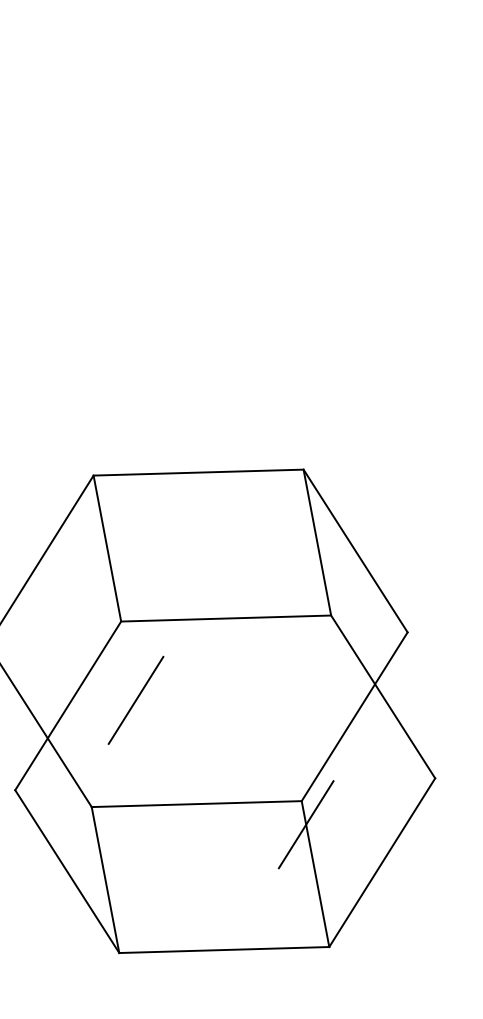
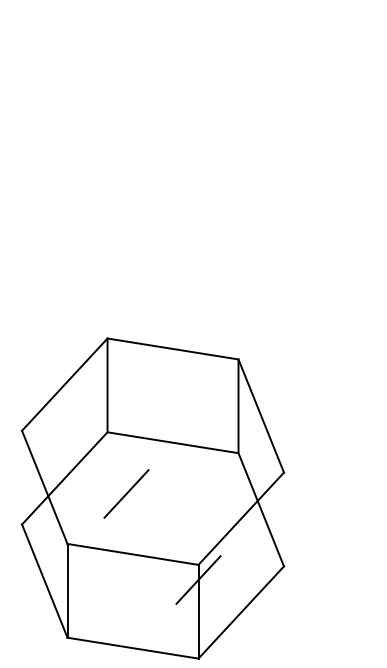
line: (135, 699) -> (126, 493), moved

